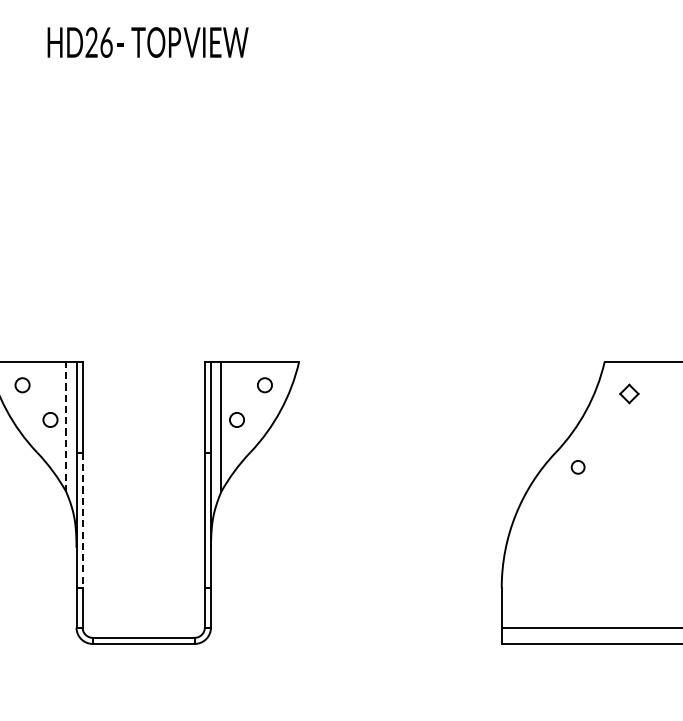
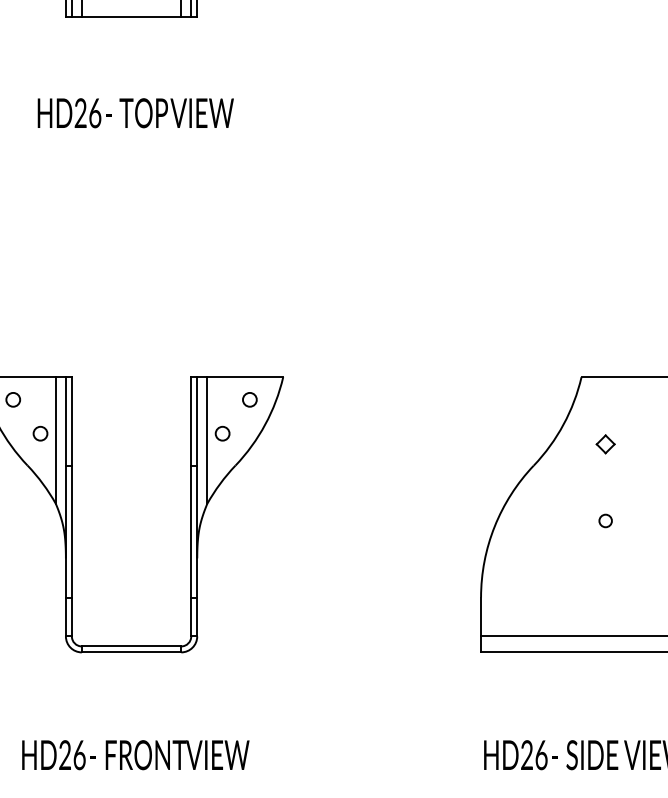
text: (147, 42) -> (135, 113), moved
part: (629, 394) -> (605, 444), moved
line: (65, 426) -> (55, 440), dashed -> solid
circle: (577, 466) -> (605, 520), moved
line: (82, 521) -> (71, 532), dashed -> solid

